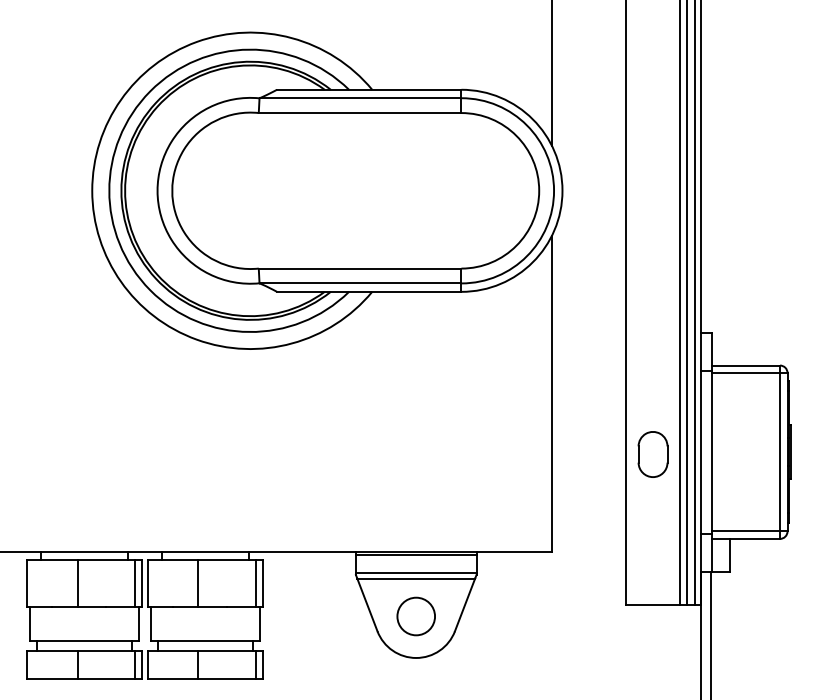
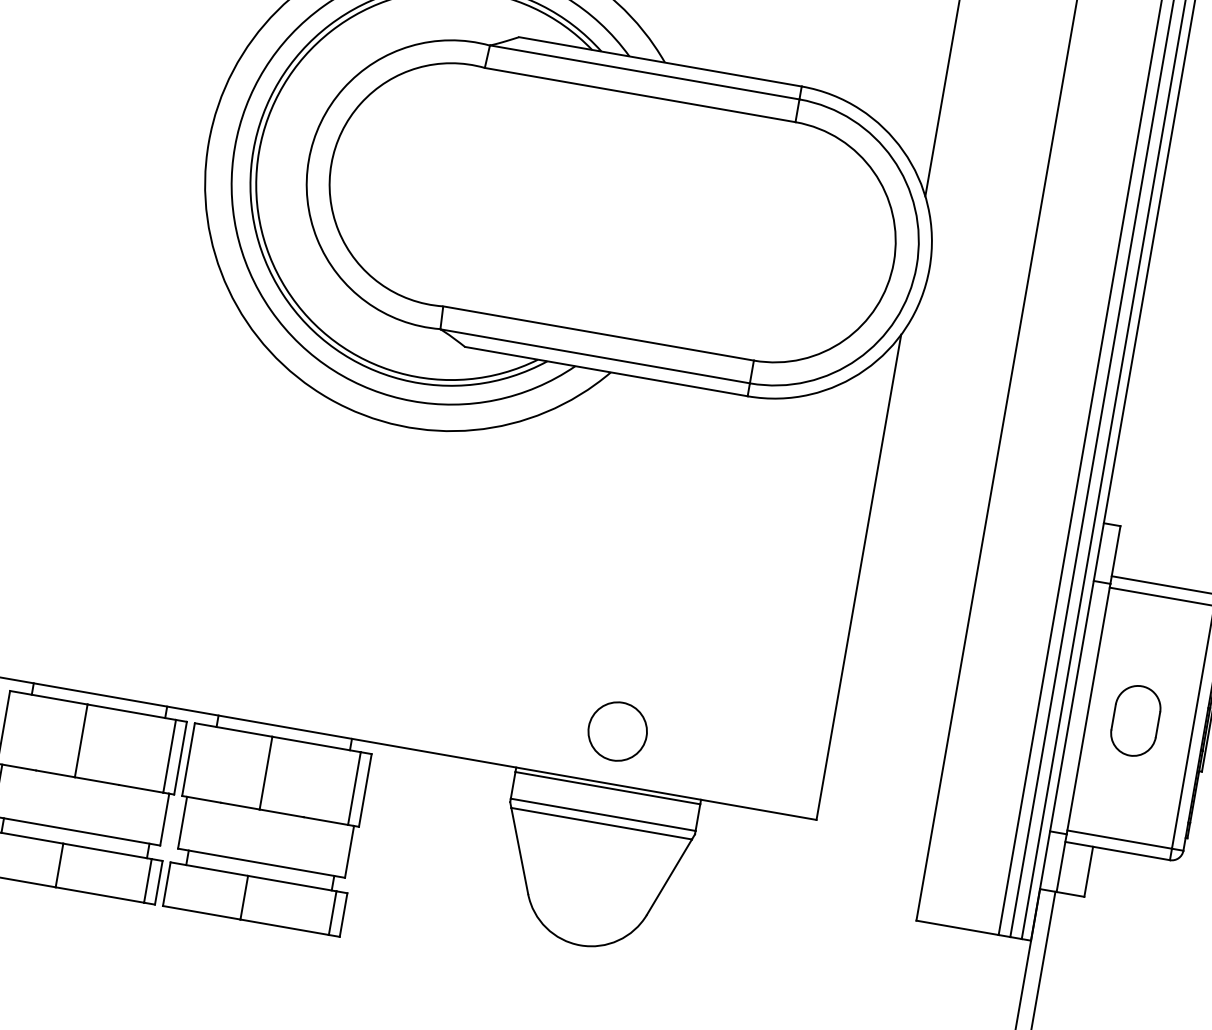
part: (652, 454) -> (1134, 720), moved
circle: (415, 616) -> (616, 731), moved

